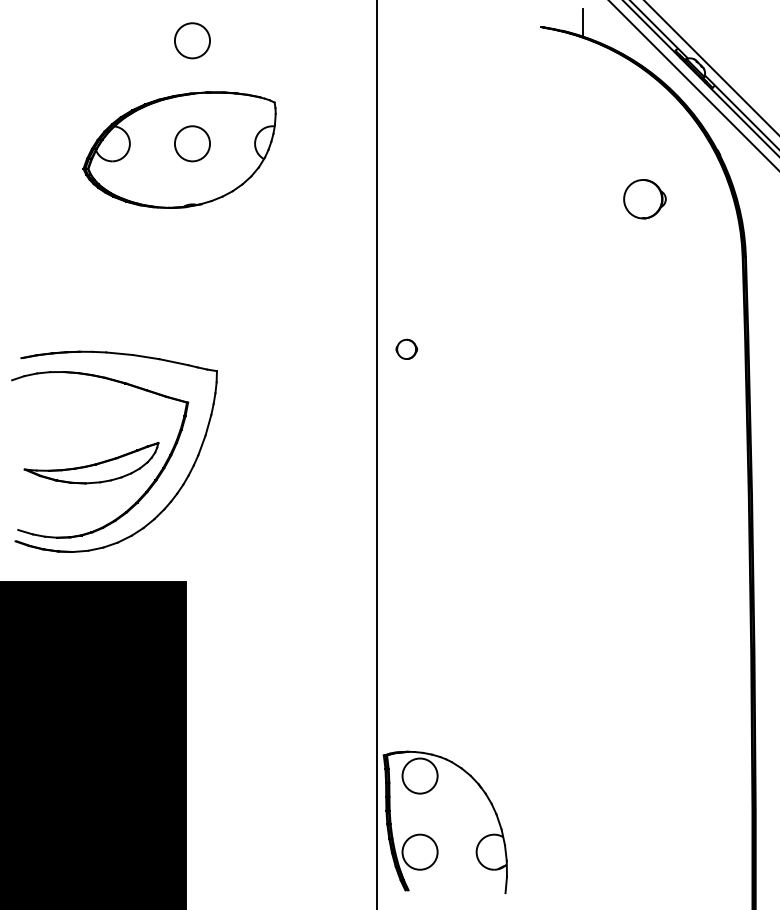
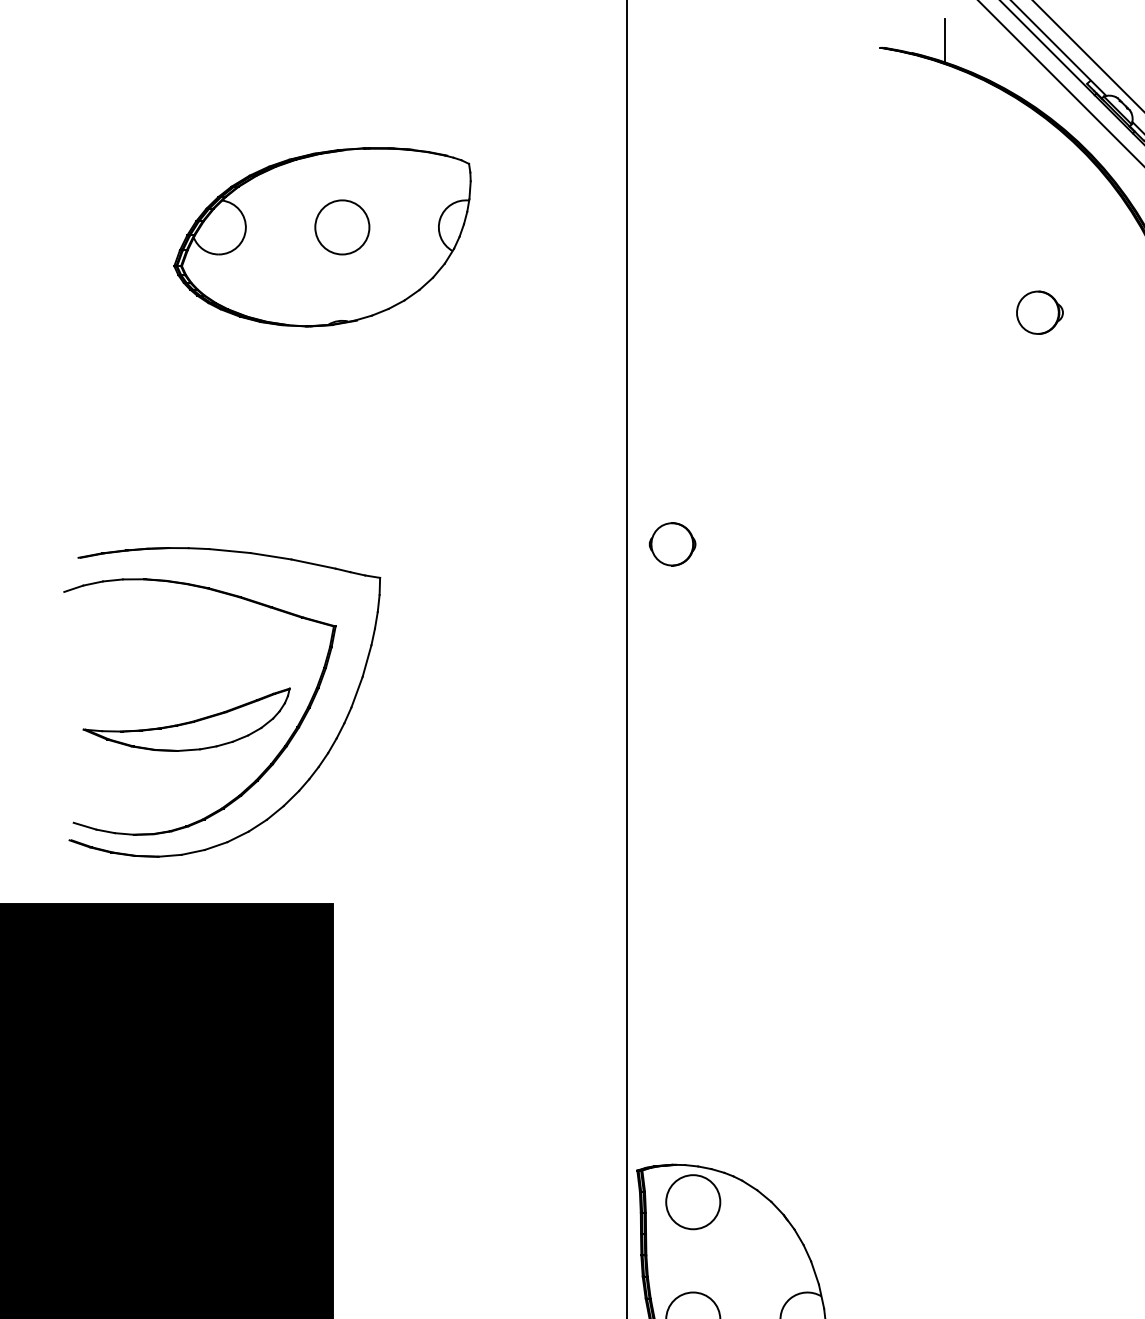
circle: (192, 40) -> (342, 68), removed
part: (644, 198) -> (1039, 311), size x0.71
part: (406, 349) -> (672, 544), size x1.43

